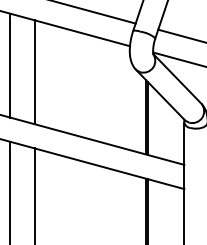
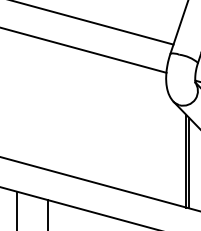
line: (10, 65) -> (17, 96), removed
line: (34, 72) -> (47, 105), removed

